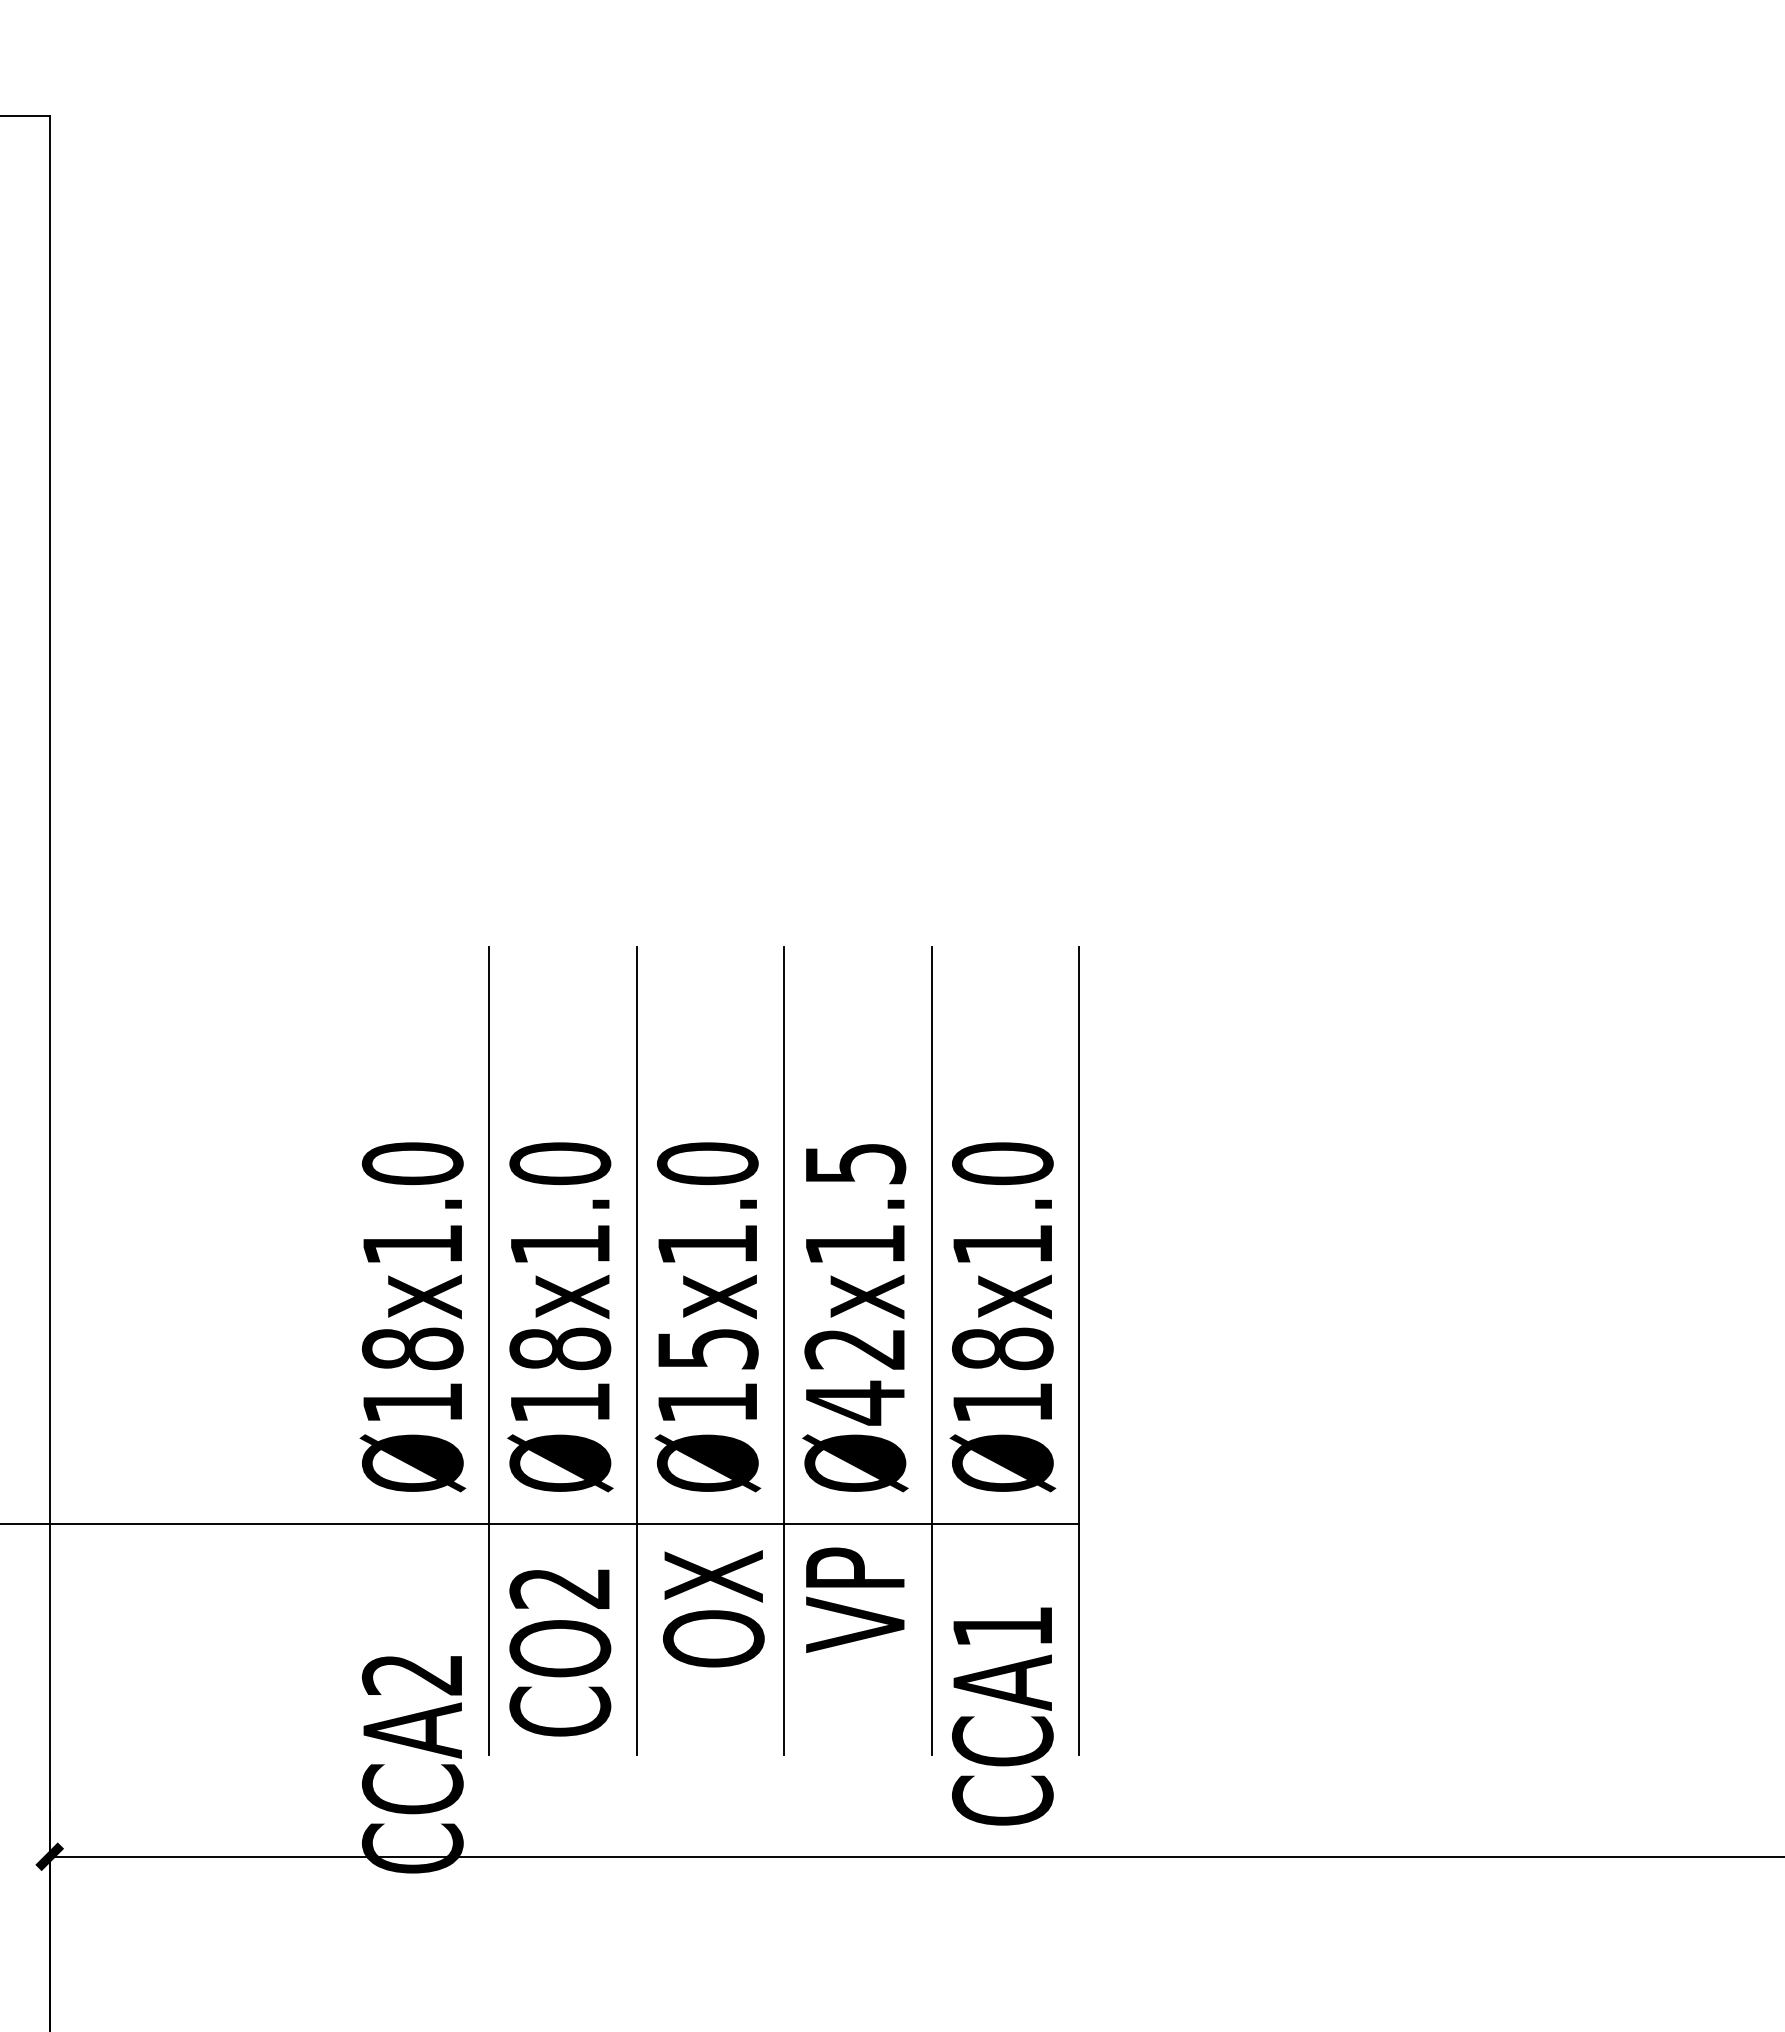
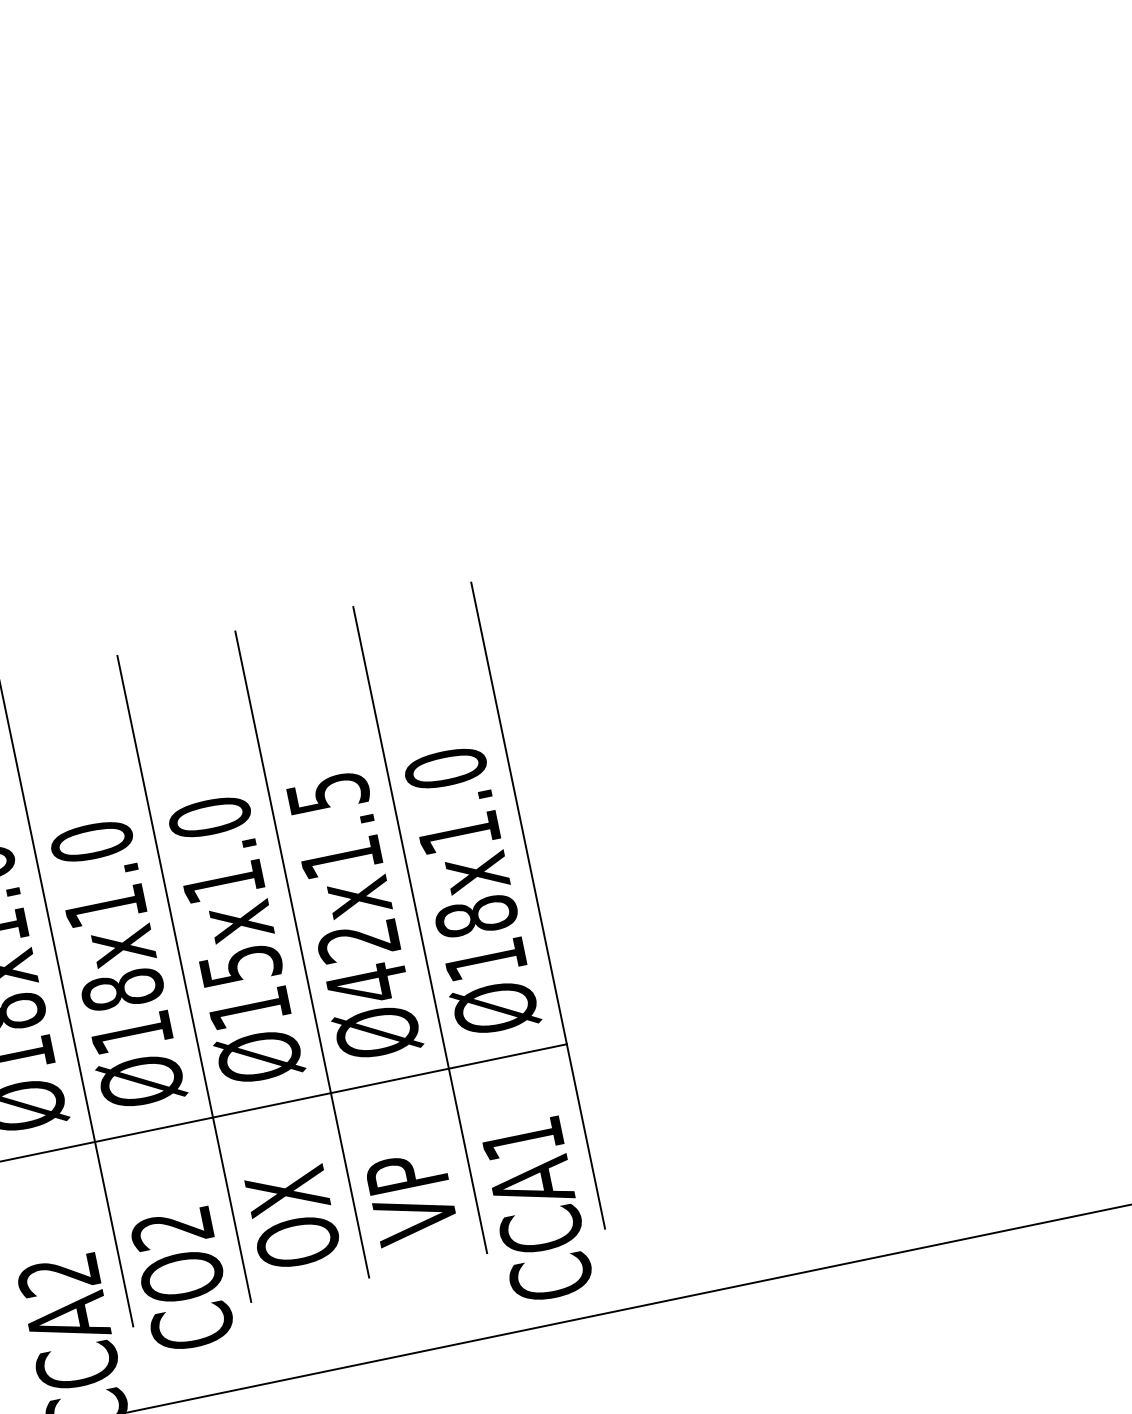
text: (855, 1600) -> (412, 1198), moved
text: (713, 1608) -> (292, 1217), moved
text: (560, 1652) -> (182, 1279), moved

